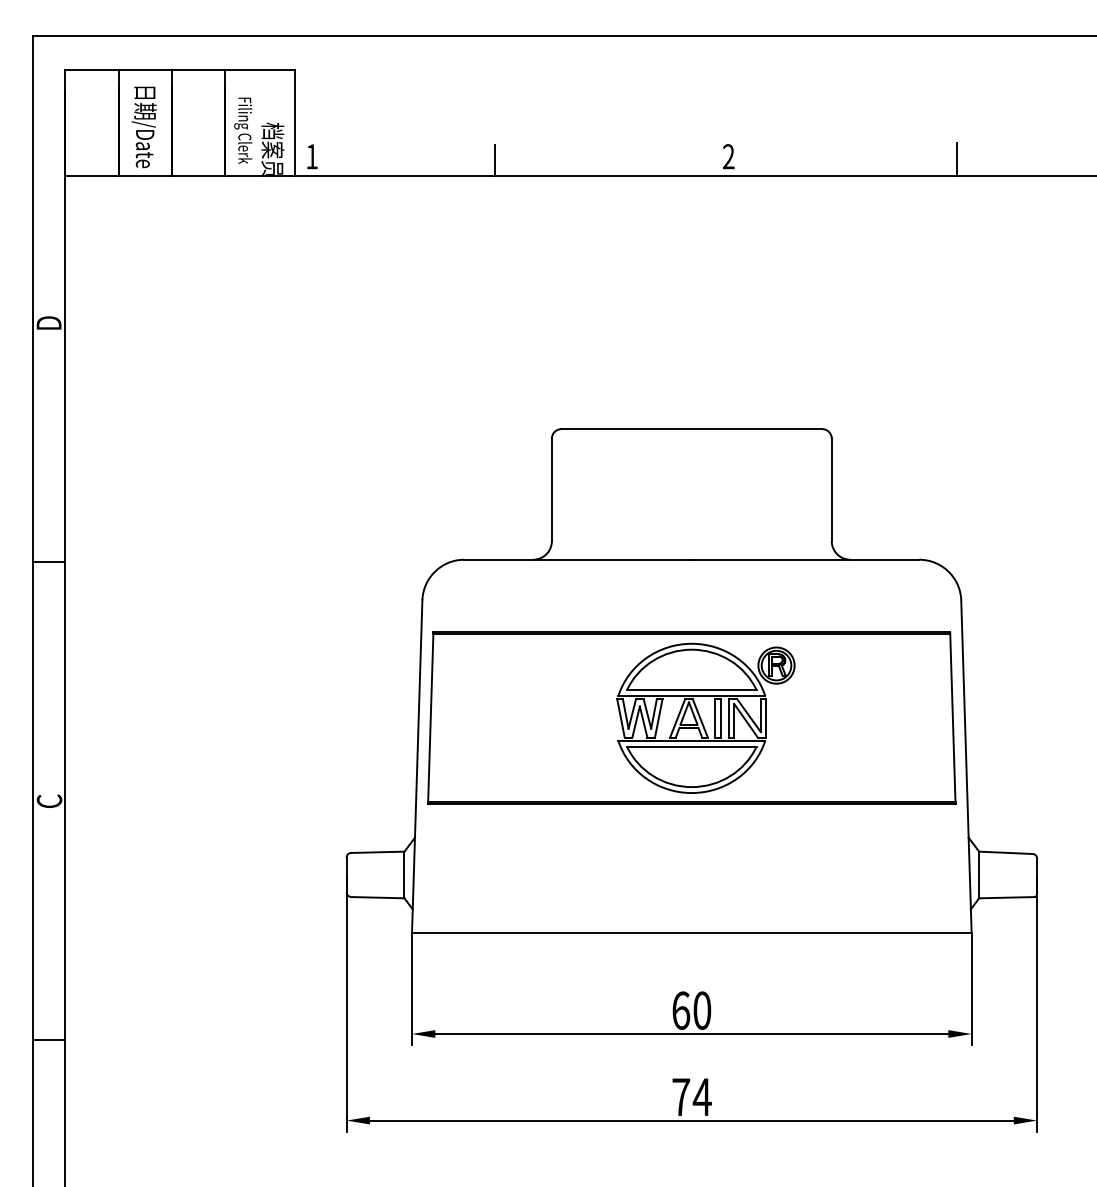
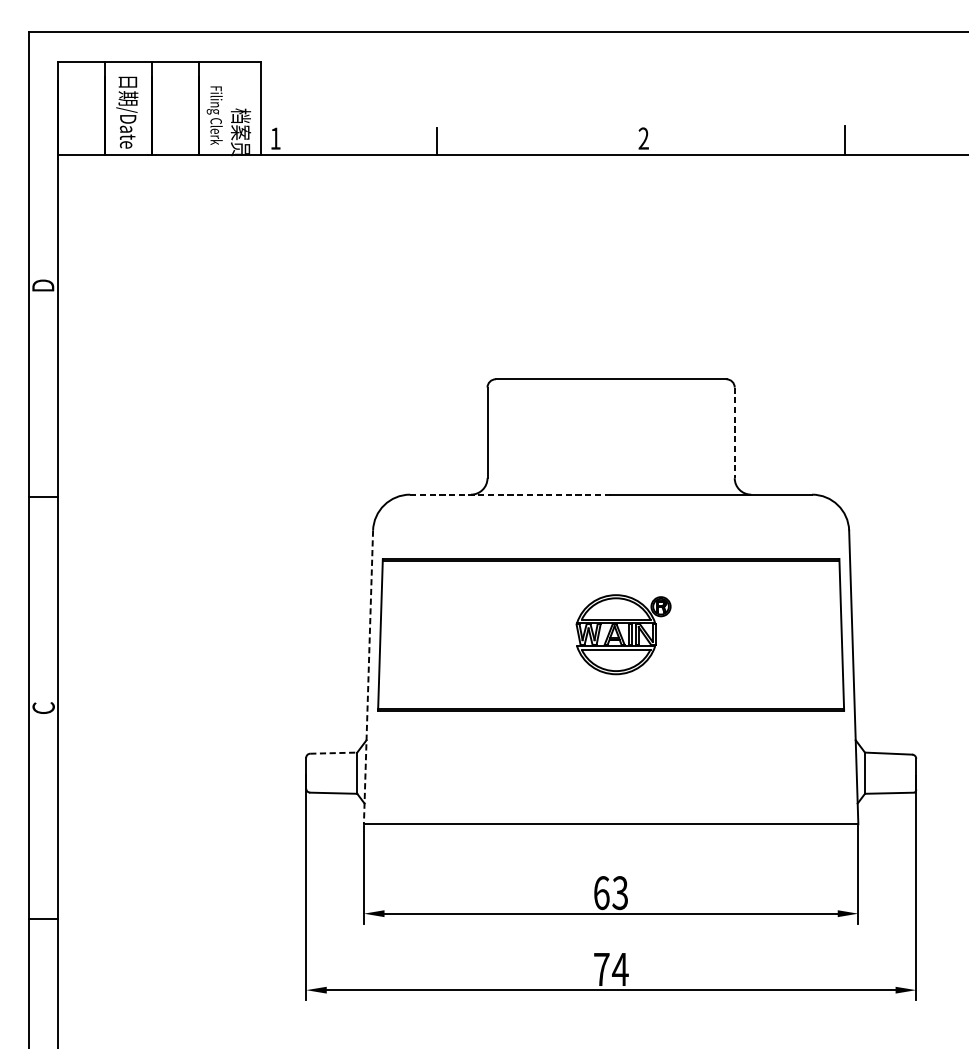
line: (831, 490) -> (734, 433), solid -> dashed
line: (578, 559) -> (511, 494), solid -> dashed
part: (705, 717) -> (623, 634), size x0.6
line: (417, 767) -> (368, 678), solid -> dashed
line: (377, 852) -> (333, 753), solid -> dashed
text: (702, 1010) -> (620, 892), 60 -> 63

